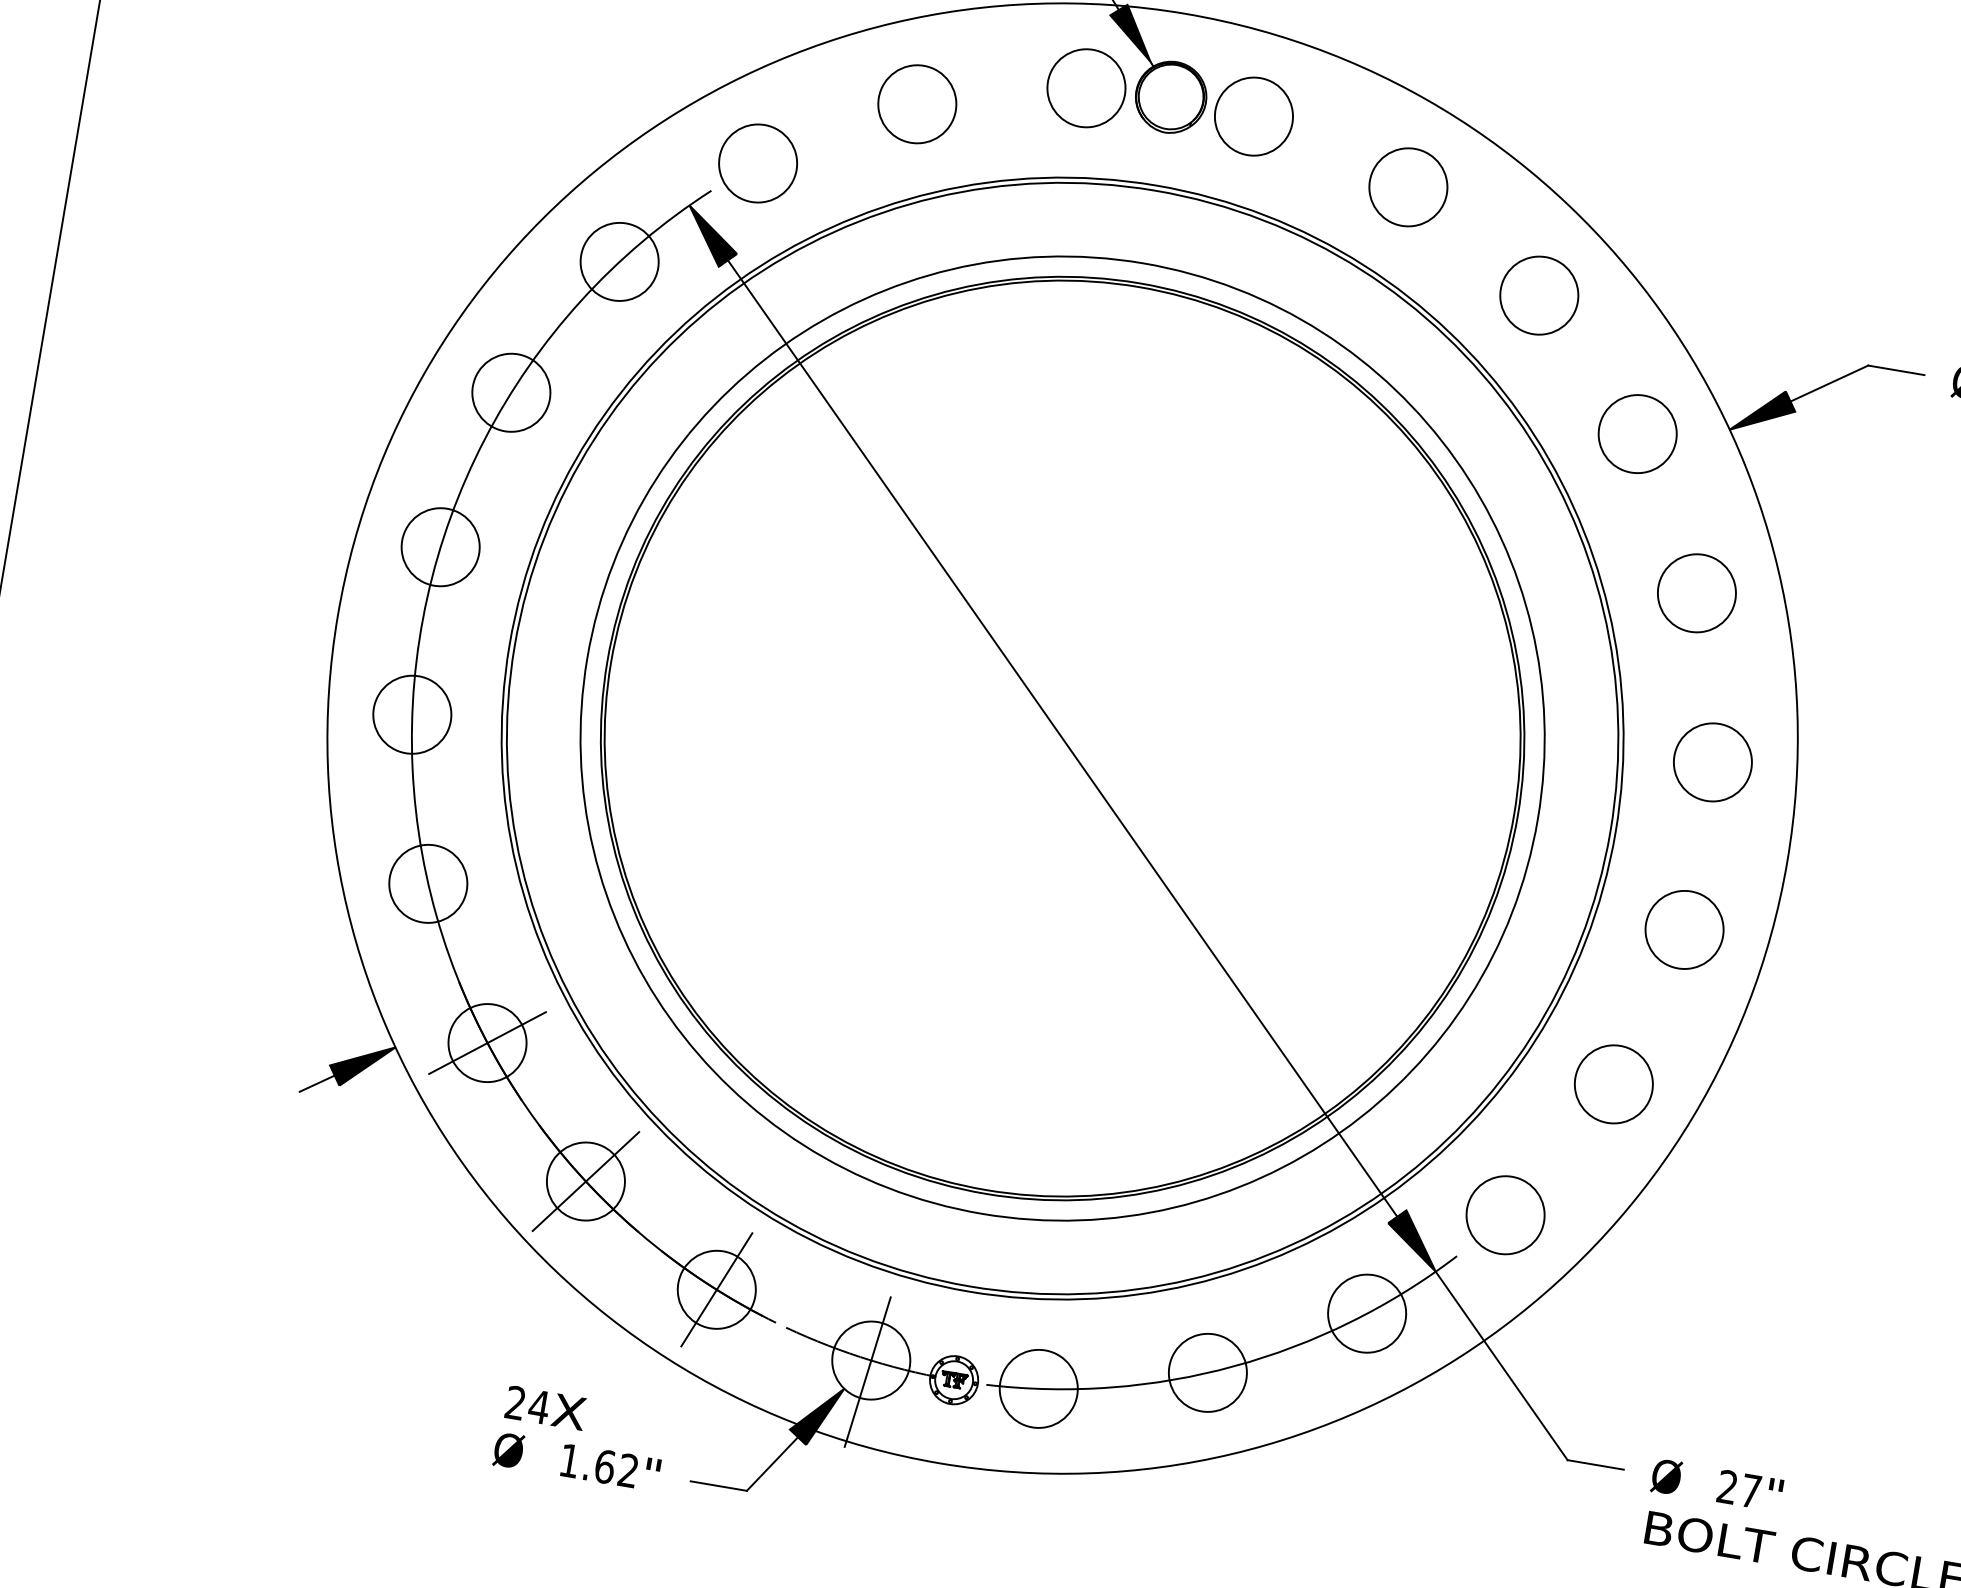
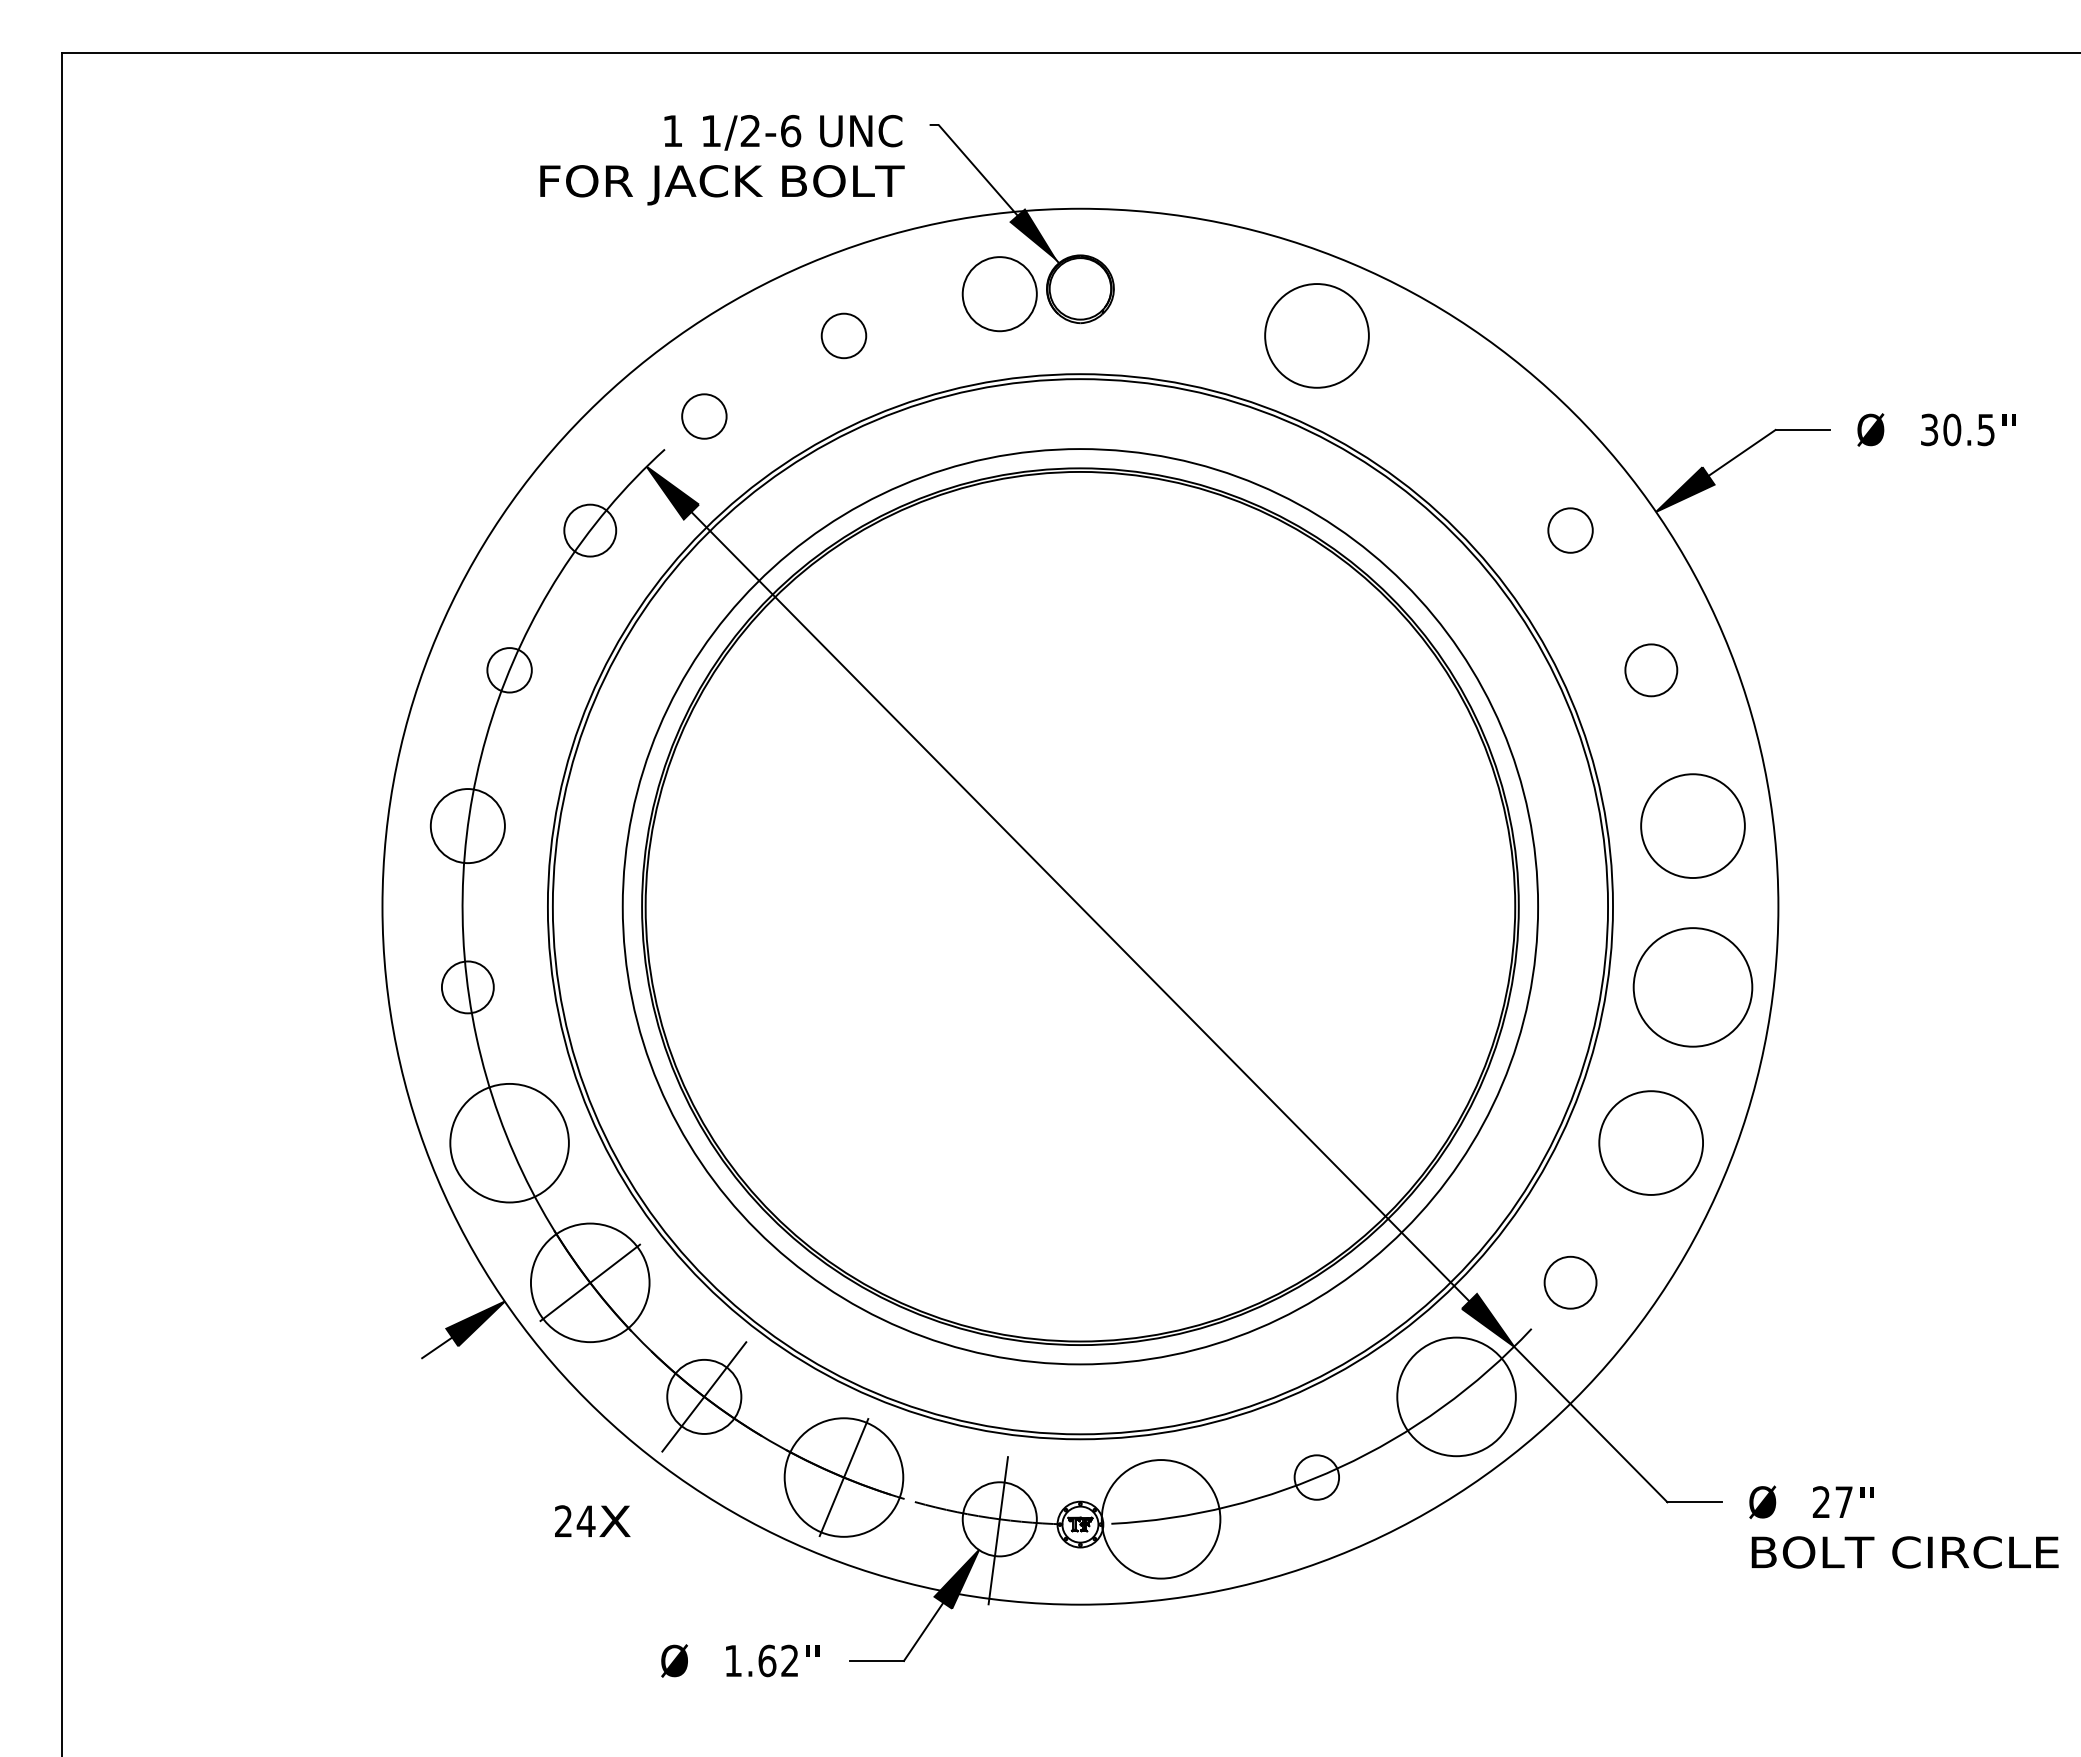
circle: (916, 103) -> (843, 335), size x0.6
circle: (1253, 116) -> (1160, 294), removed
circle: (758, 163) -> (704, 416), size x0.6
circle: (1408, 186) -> (1316, 335), size x1.4
circle: (619, 261) -> (590, 530), size x0.7
circle: (1539, 295) -> (1456, 416), removed
circle: (511, 392) -> (509, 670), size x0.6
circle: (1637, 433) -> (1570, 530), size x0.6
circle: (1697, 593) -> (1651, 670), size x0.7
circle: (411, 714) -> (467, 987), size x0.7
circle: (1712, 761) -> (1692, 825), size x1.4
circle: (428, 884) -> (509, 1143), size x1.6
circle: (1684, 929) -> (1692, 987), size x1.6
circle: (487, 1042) -> (590, 1282), size x1.6
circle: (1614, 1084) -> (1651, 1143), size x1.4
circle: (1505, 1214) -> (1570, 1282), size x0.7
circle: (716, 1289) -> (843, 1477), size x1.6
circle: (1367, 1313) -> (1456, 1396), size x1.6
circle: (1207, 1372) -> (1316, 1477), size x0.6
circle: (1039, 1389) -> (1161, 1519), size x1.6
text: (545, 1407) -> (592, 1520), moved

